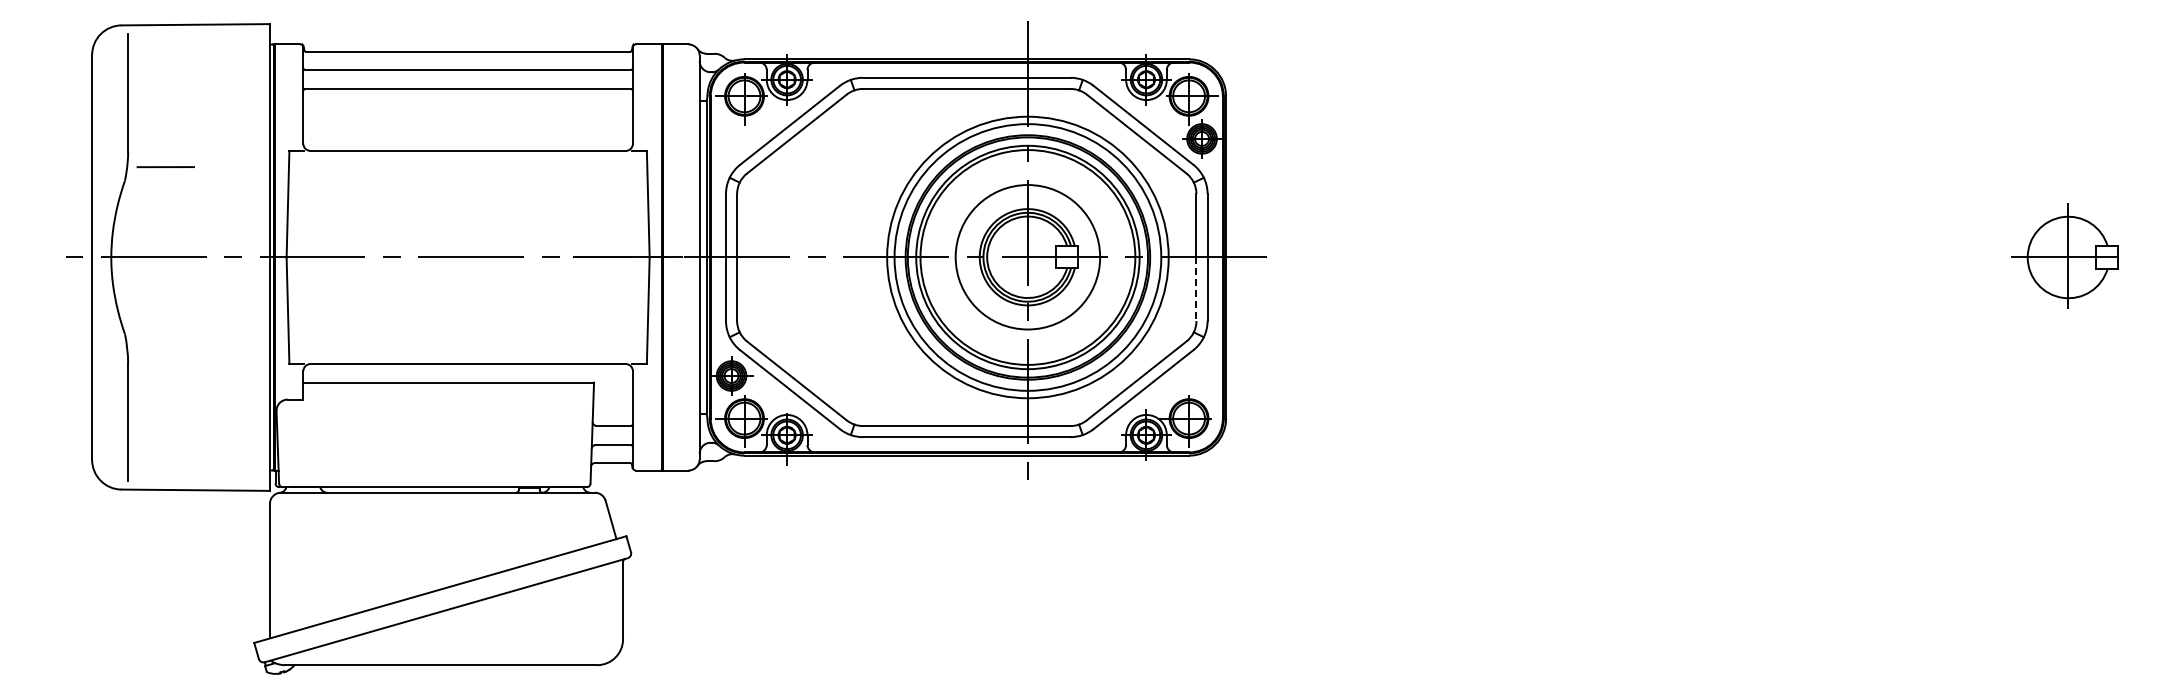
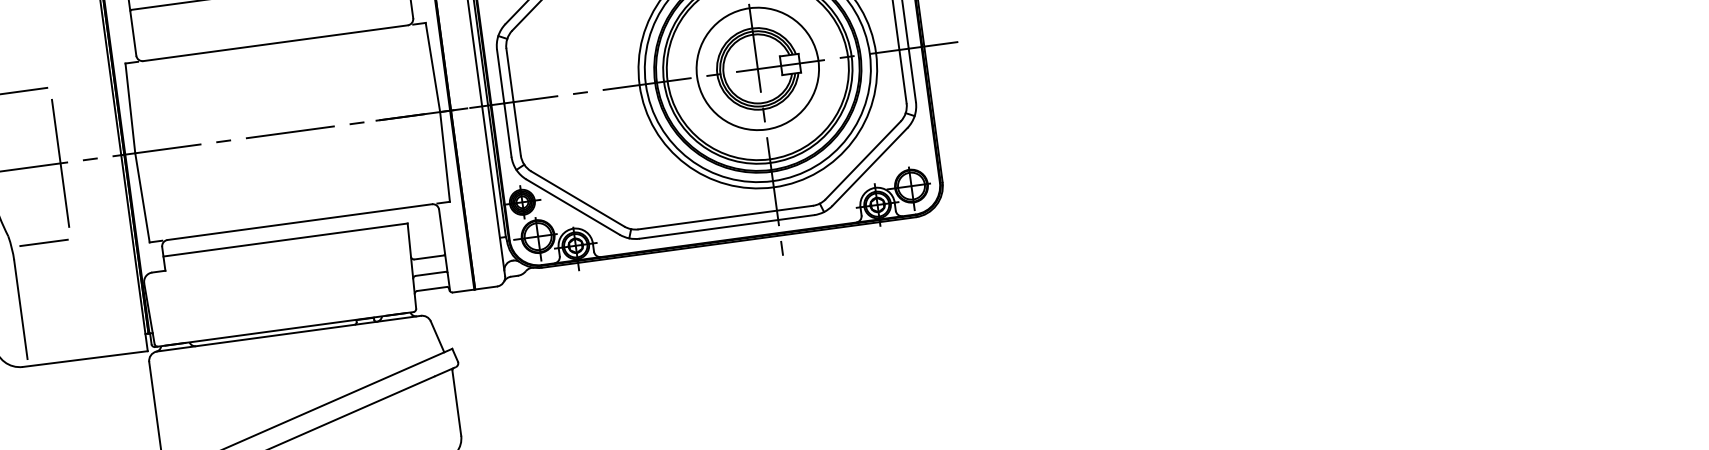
line: (197, 257) -> (60, 163), added
line: (1196, 289) -> (903, 76), dashed -> solid
line: (165, 347) -> (43, 242), added

